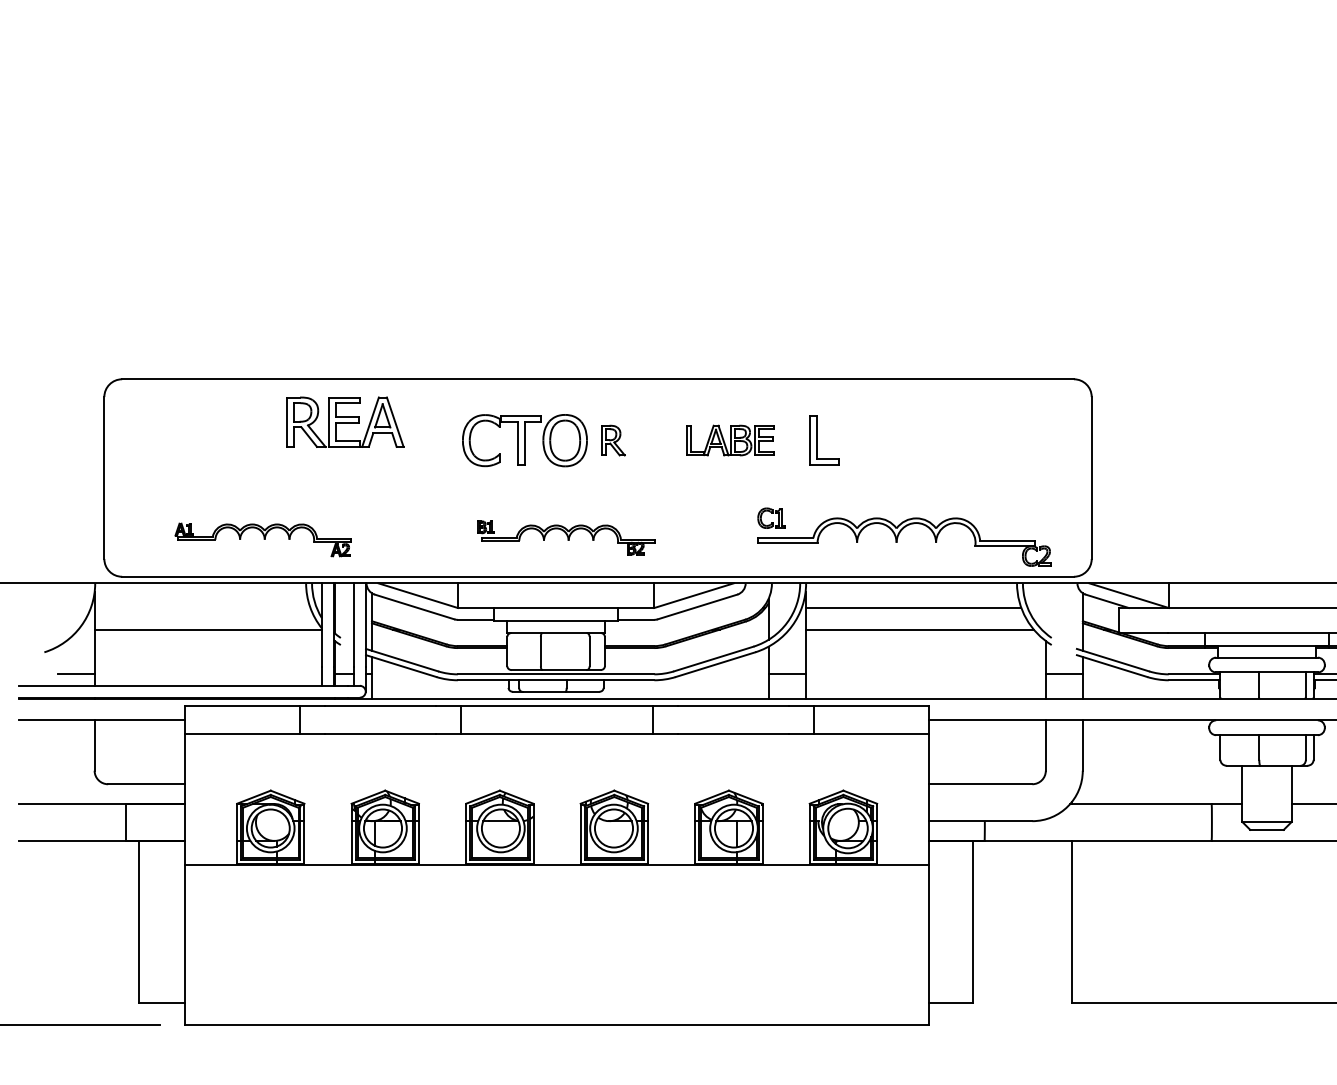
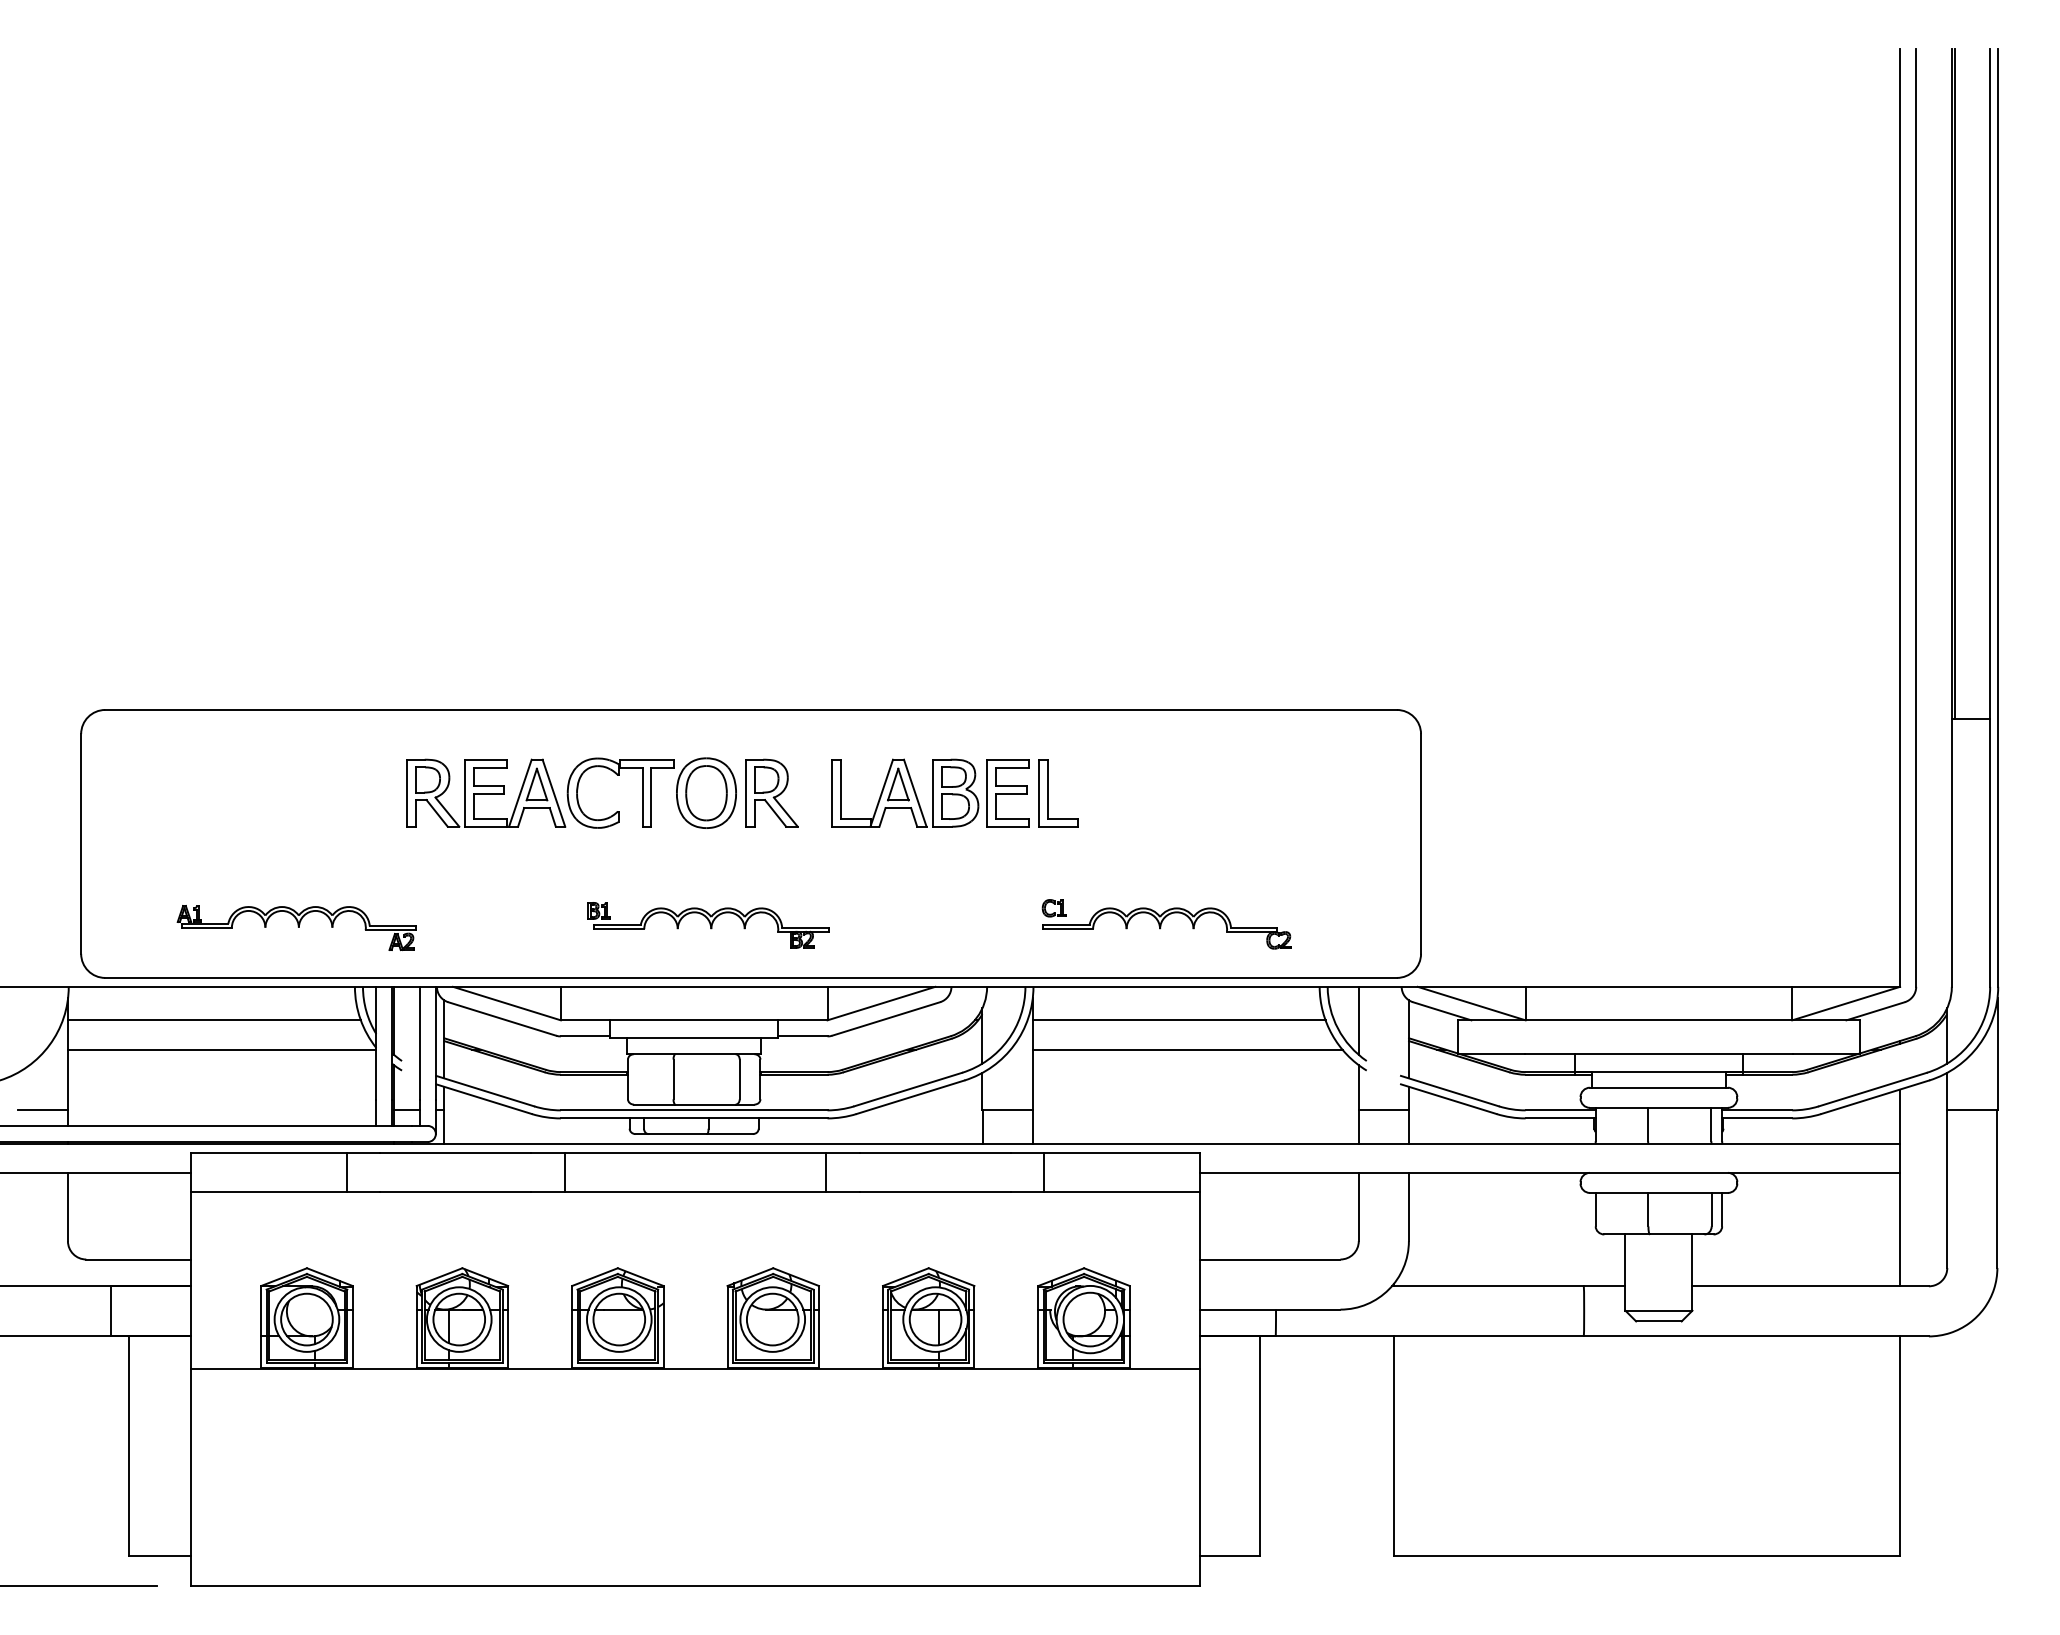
part: (345, 421) -> (486, 792), moved
part: (613, 440) -> (771, 792), size x1.67
part: (730, 440) -> (930, 792), size x1.67
part: (904, 537) -> (1166, 924), size x0.62
line: (202, 608) -> (214, 1020), added
line: (1045, 608) -> (1358, 1020), added

